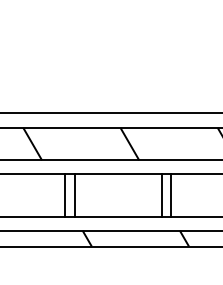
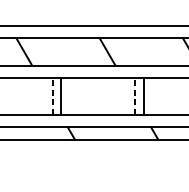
line: (65, 194) -> (52, 95), solid -> dashed
line: (161, 194) -> (134, 95), solid -> dashed

